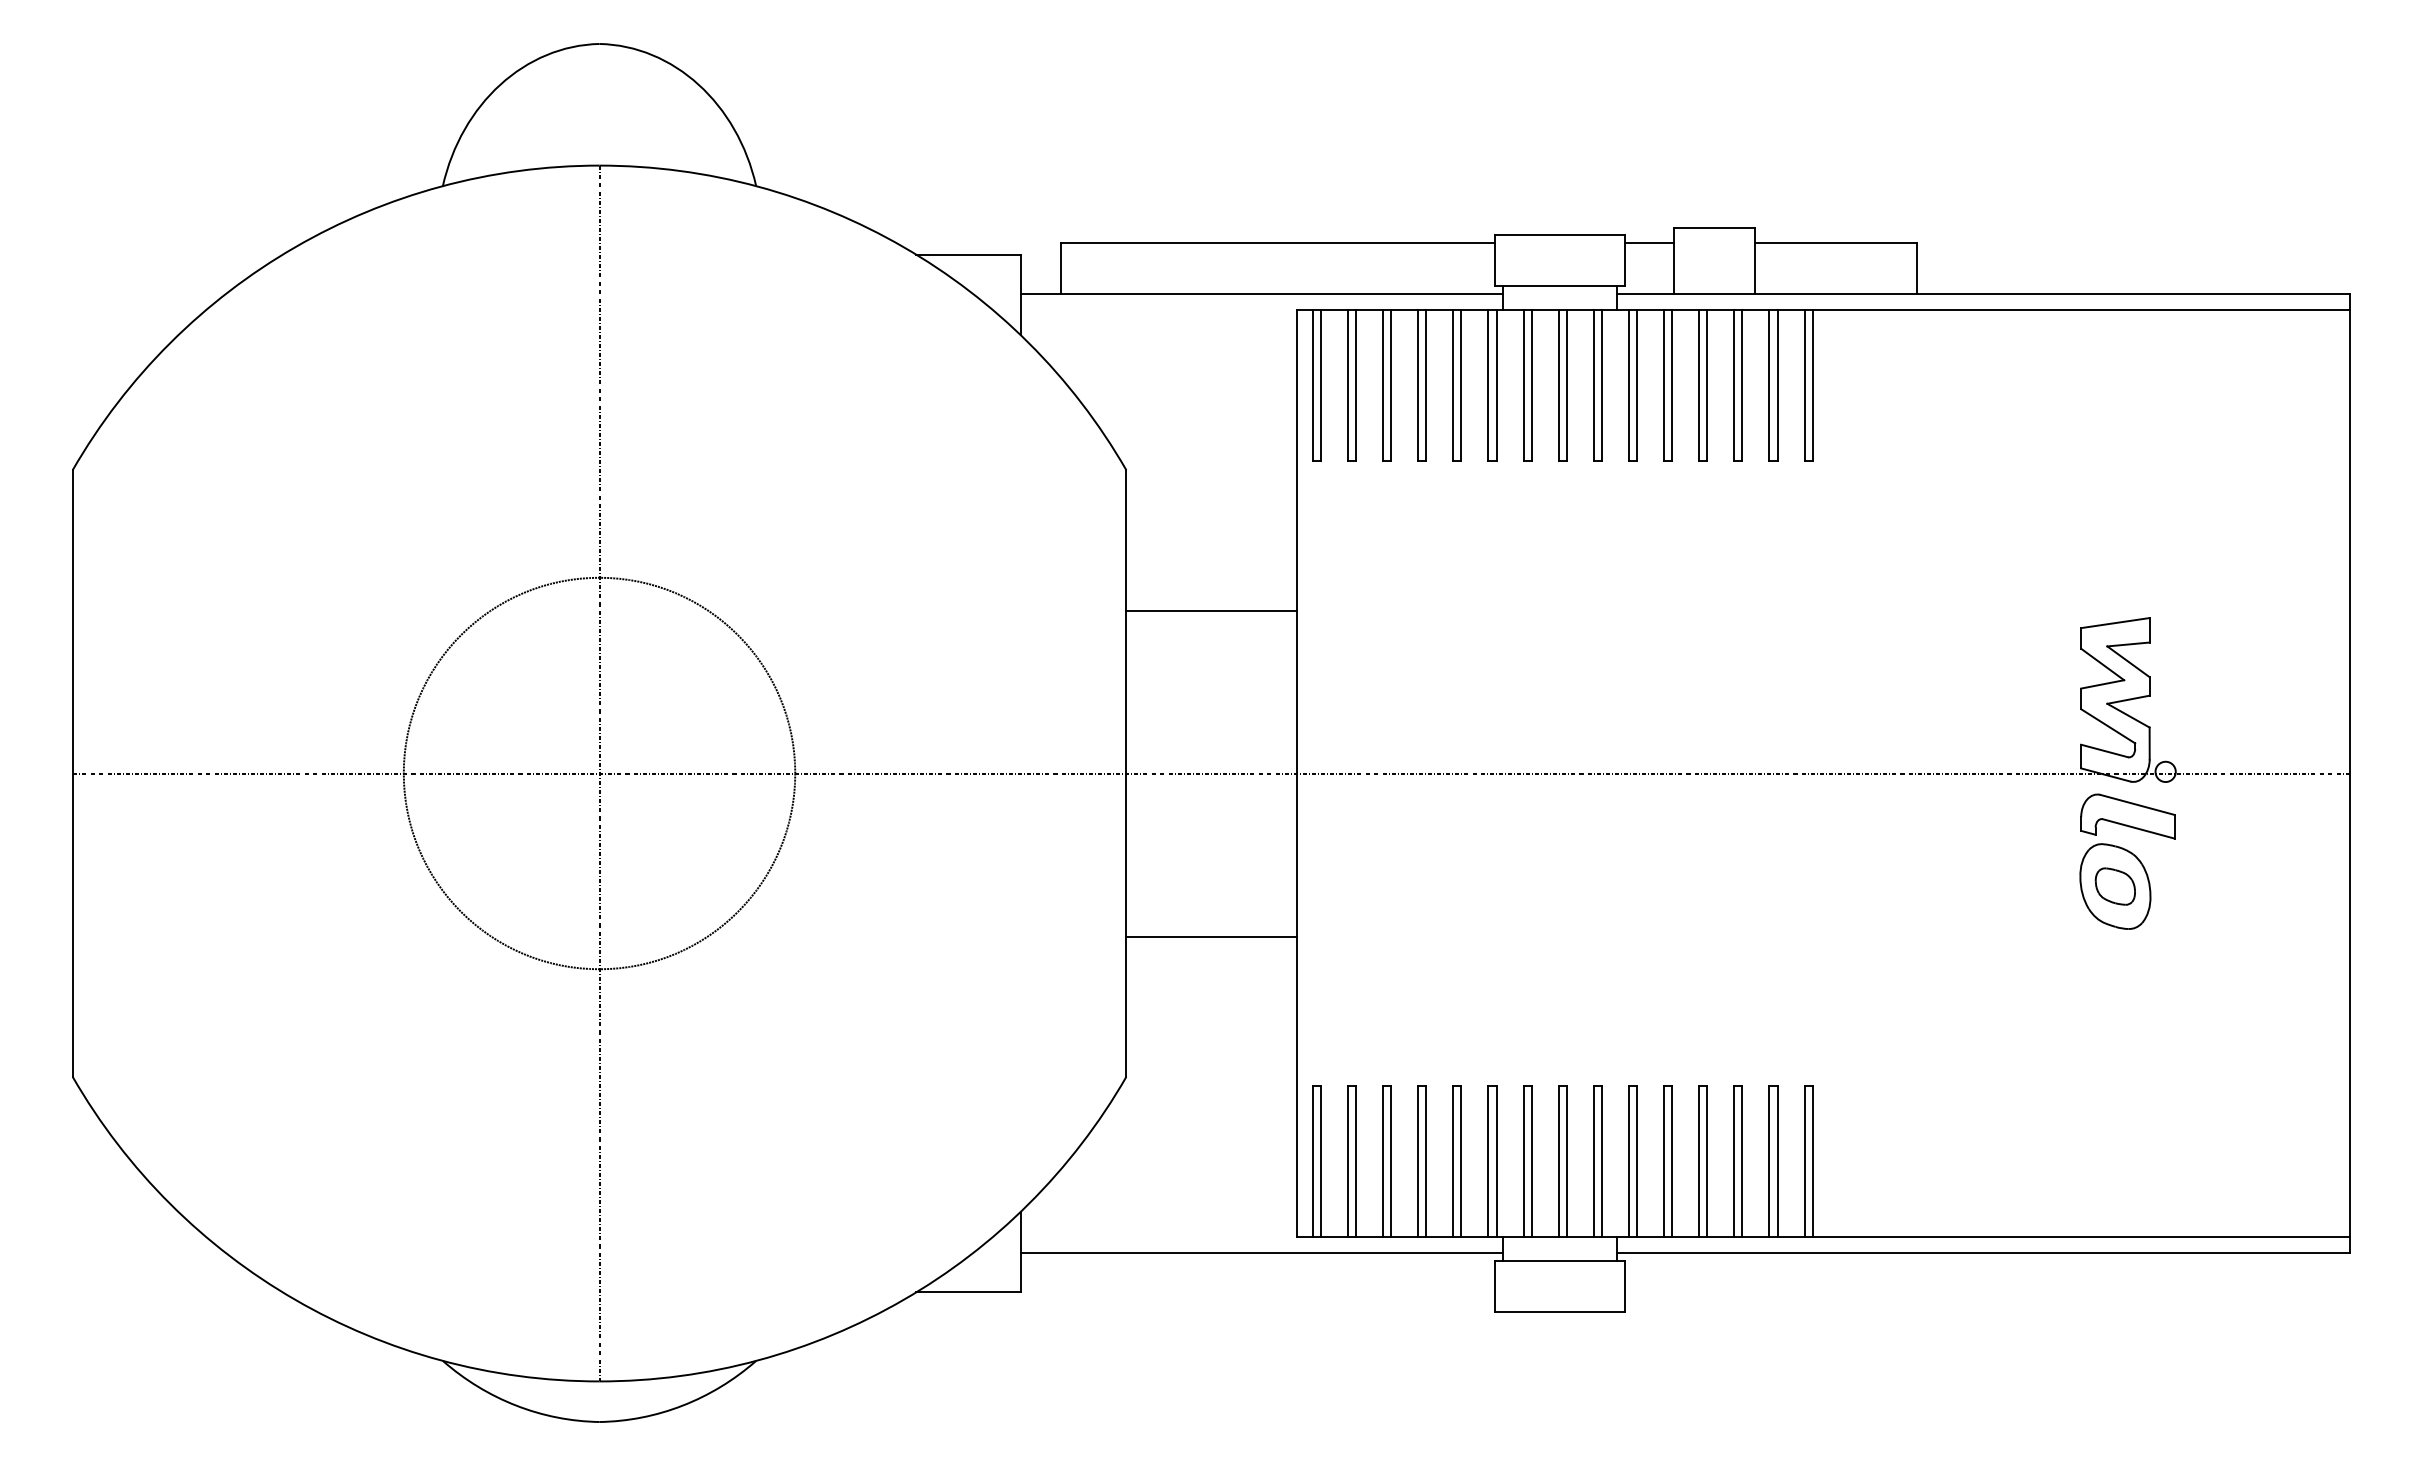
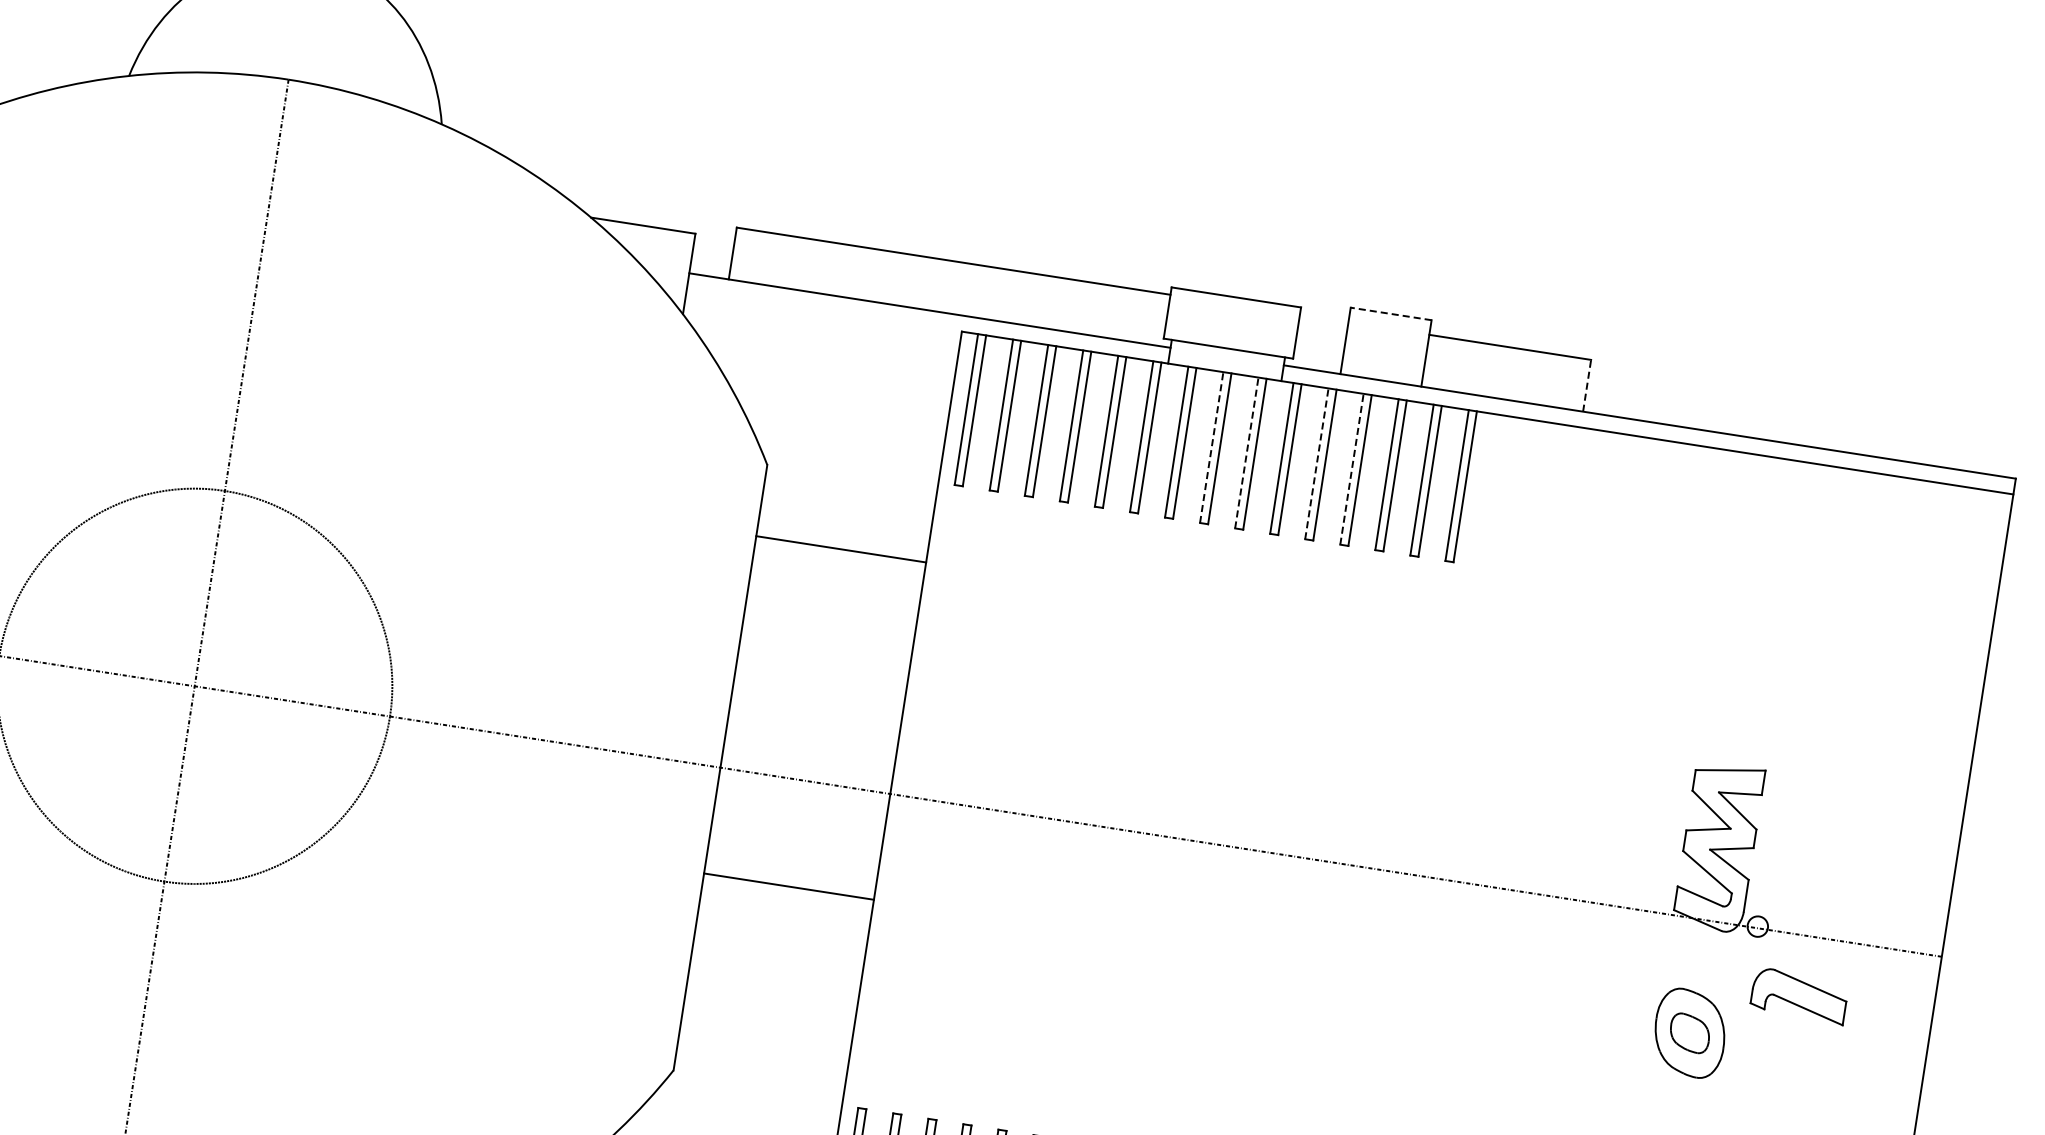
line: (1714, 227) -> (1391, 313), solid -> dashed
line: (1648, 242) -> (1323, 318), removed
line: (1916, 268) -> (1586, 385), solid -> dashed
line: (1558, 385) -> (1211, 447), solid -> dashed
line: (1593, 385) -> (1246, 452), solid -> dashed
line: (1664, 385) -> (1317, 463), solid -> dashed
line: (1699, 385) -> (1352, 469), solid -> dashed
line: (1211, 610) -> (841, 549), moved
part: (2127, 816) -> (1799, 995), moved
line: (1211, 936) -> (789, 886), moved

